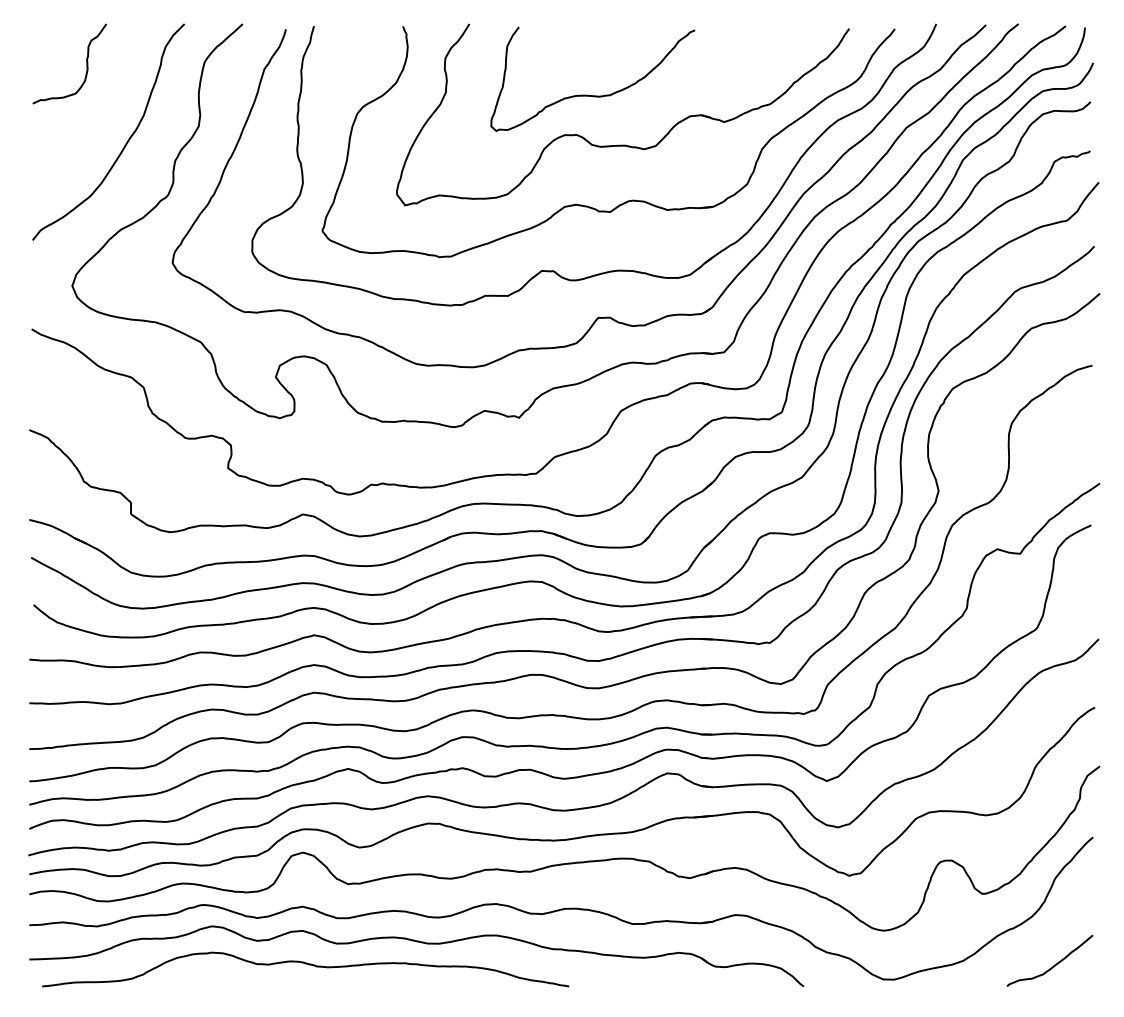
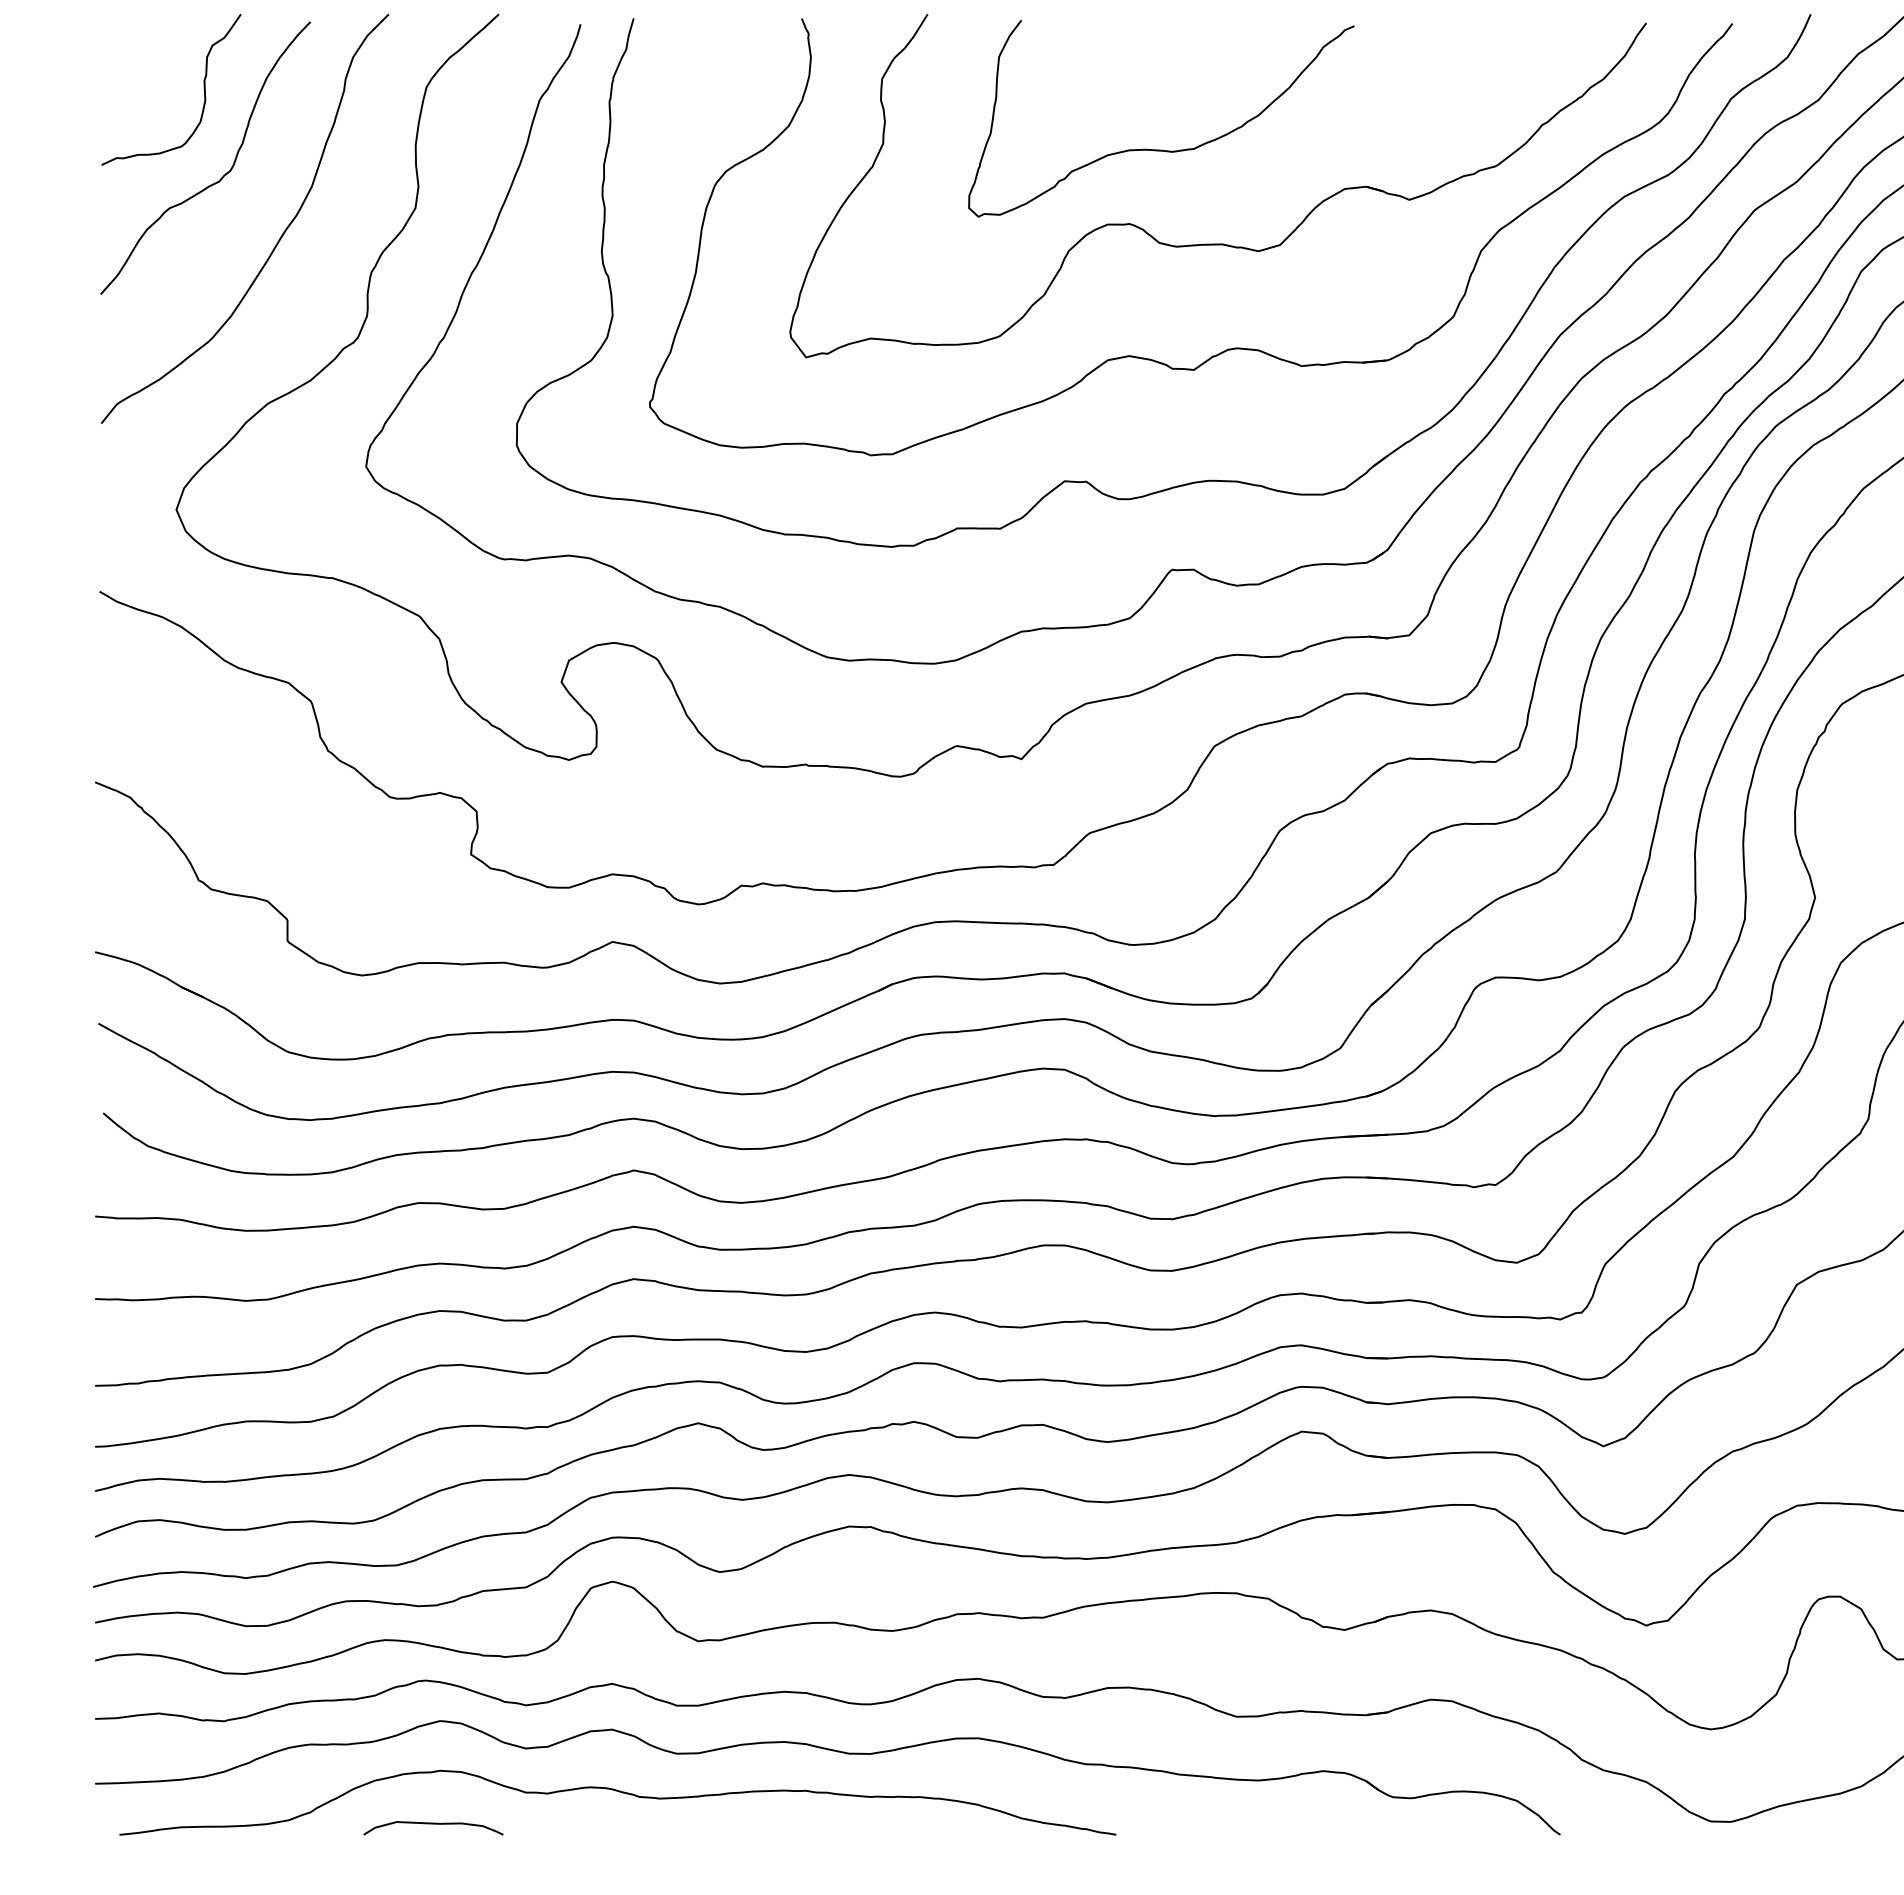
curve: (97, 108) -> (224, 174), added
curve: (208, 981) -> (434, 1825), added

